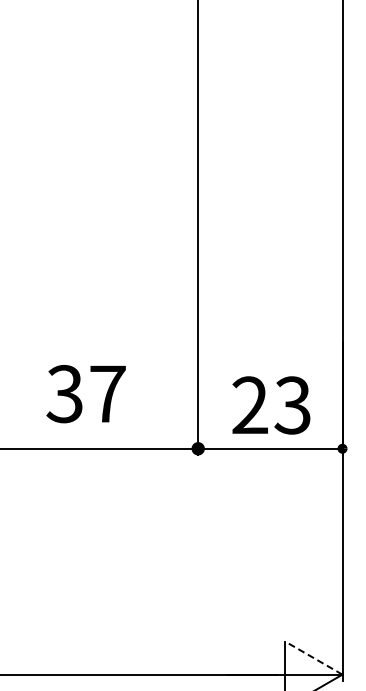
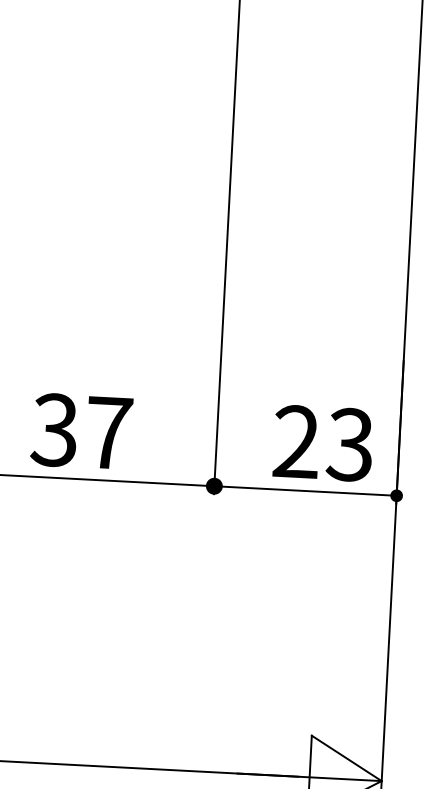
text: (85, 394) -> (80, 432), moved
text: (271, 405) -> (323, 443), moved
line: (313, 658) -> (346, 758), dashed -> solid

